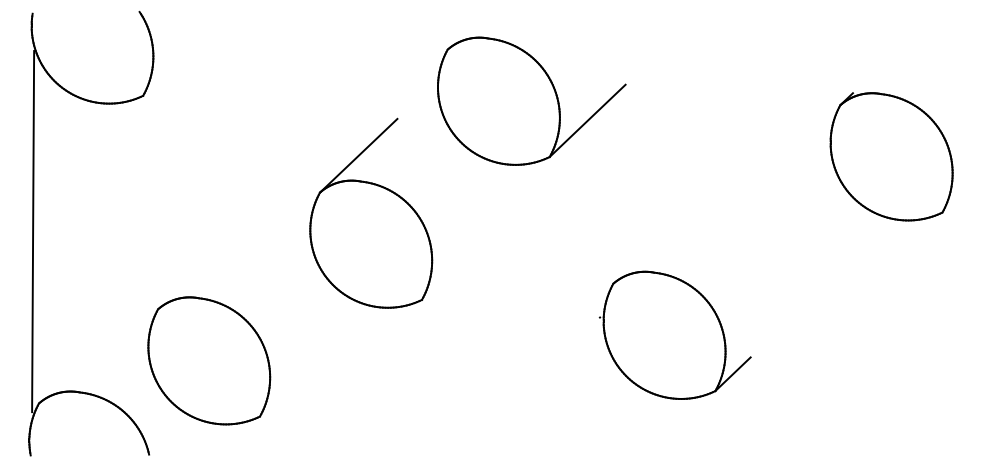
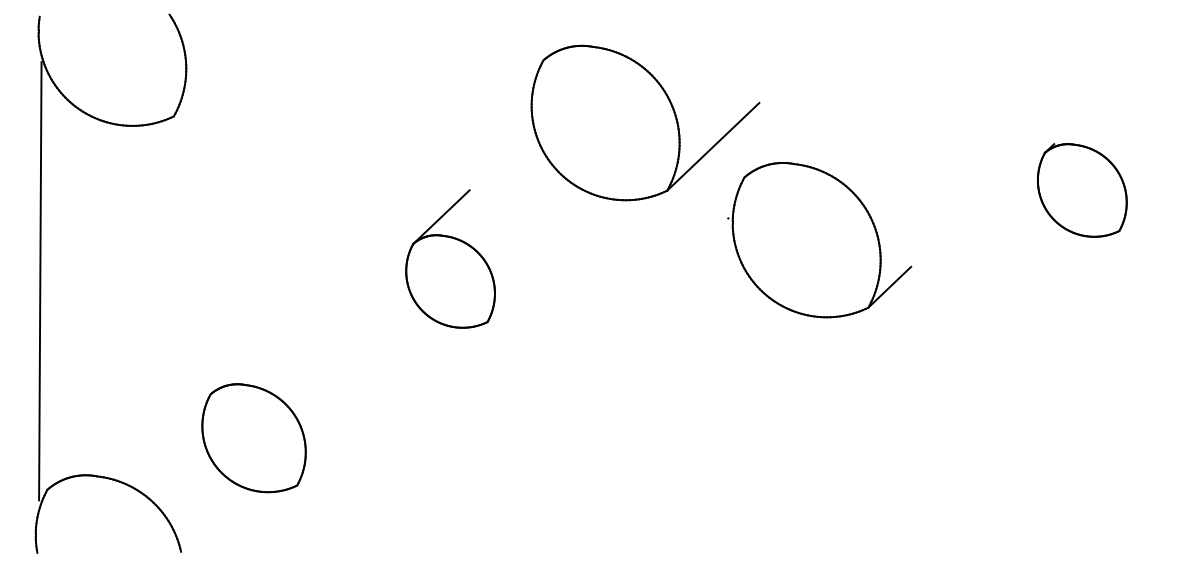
part: (891, 156) -> (1082, 190), size x0.6
part: (371, 212) -> (450, 258), size x0.6
part: (675, 335) -> (819, 240), moved
part: (208, 361) -> (253, 438), size x0.7

